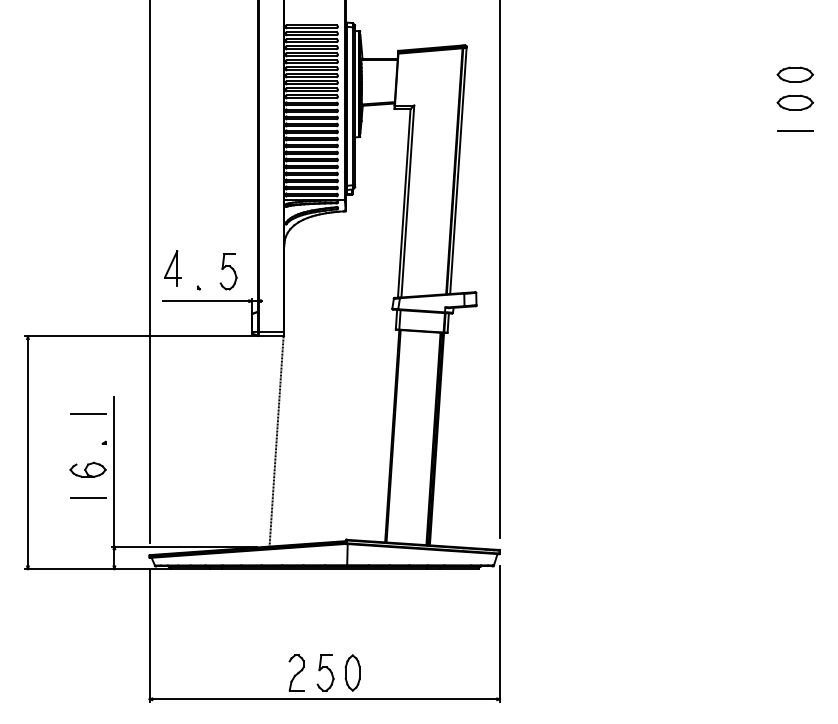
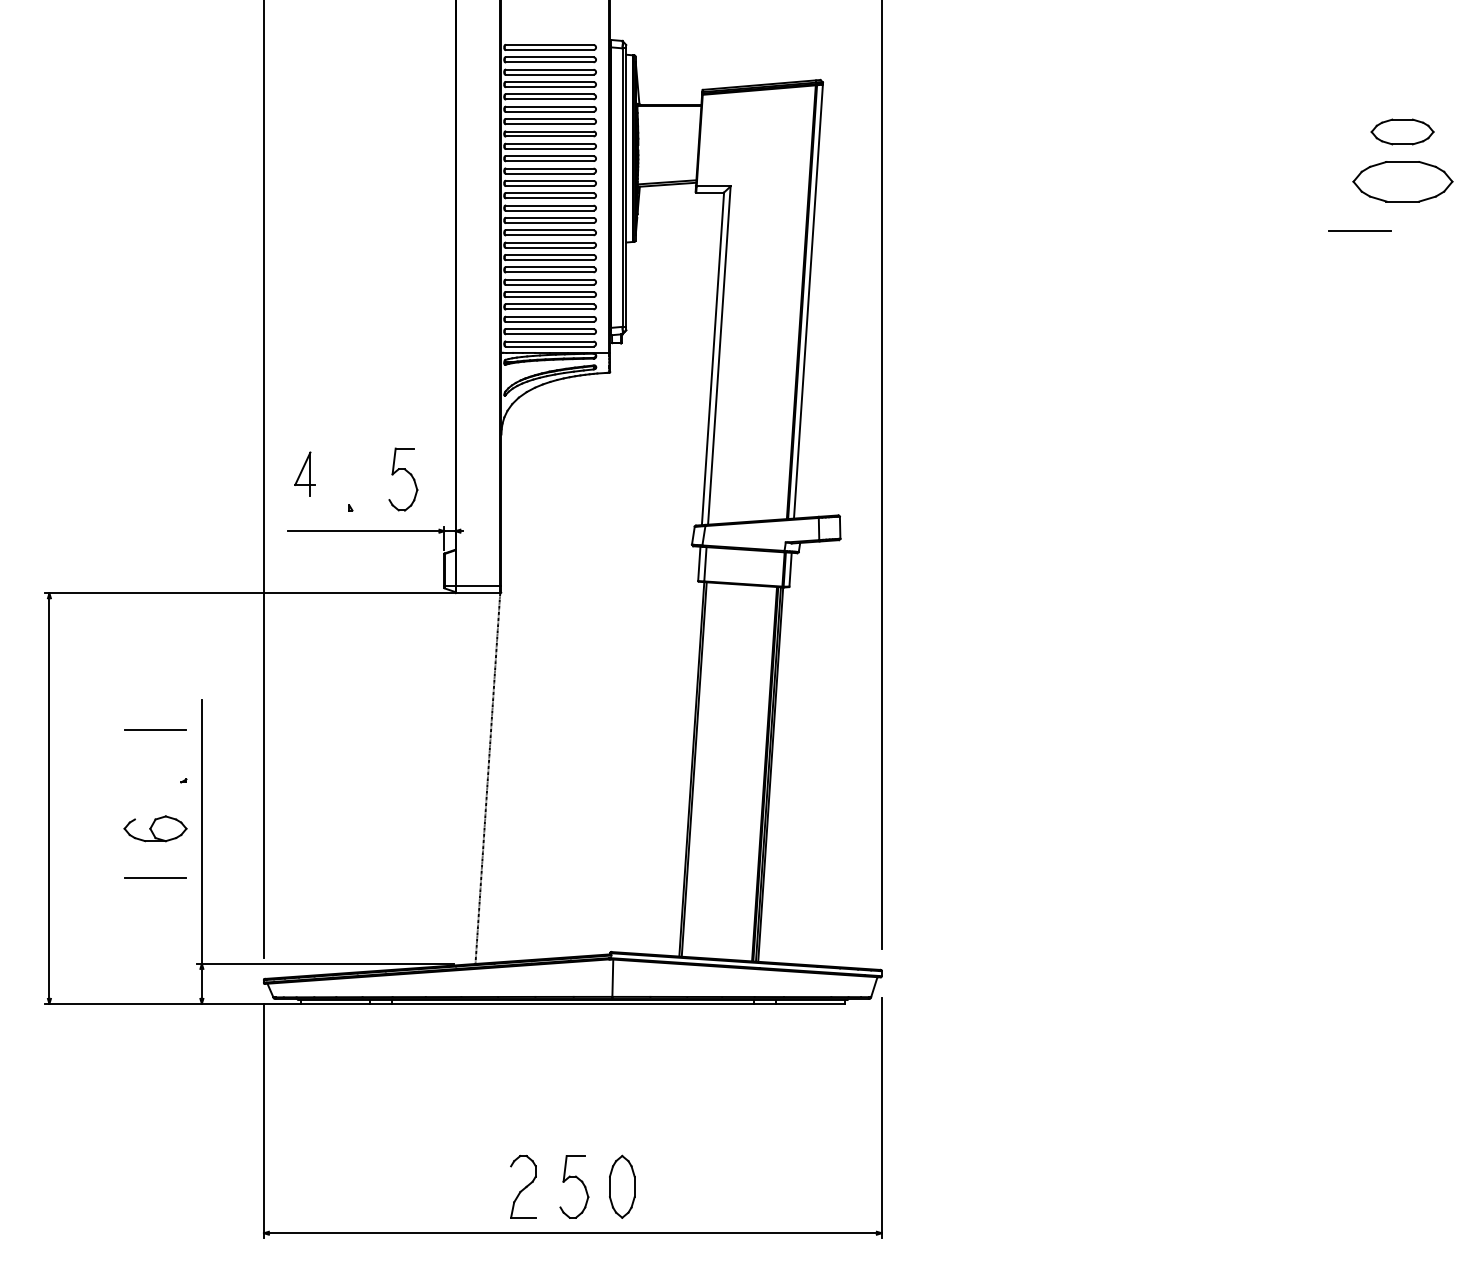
part: (794, 102) -> (1401, 180), size x1.6
line: (795, 130) -> (1360, 230), moved
part: (172, 268) -> (304, 473), size x0.7

